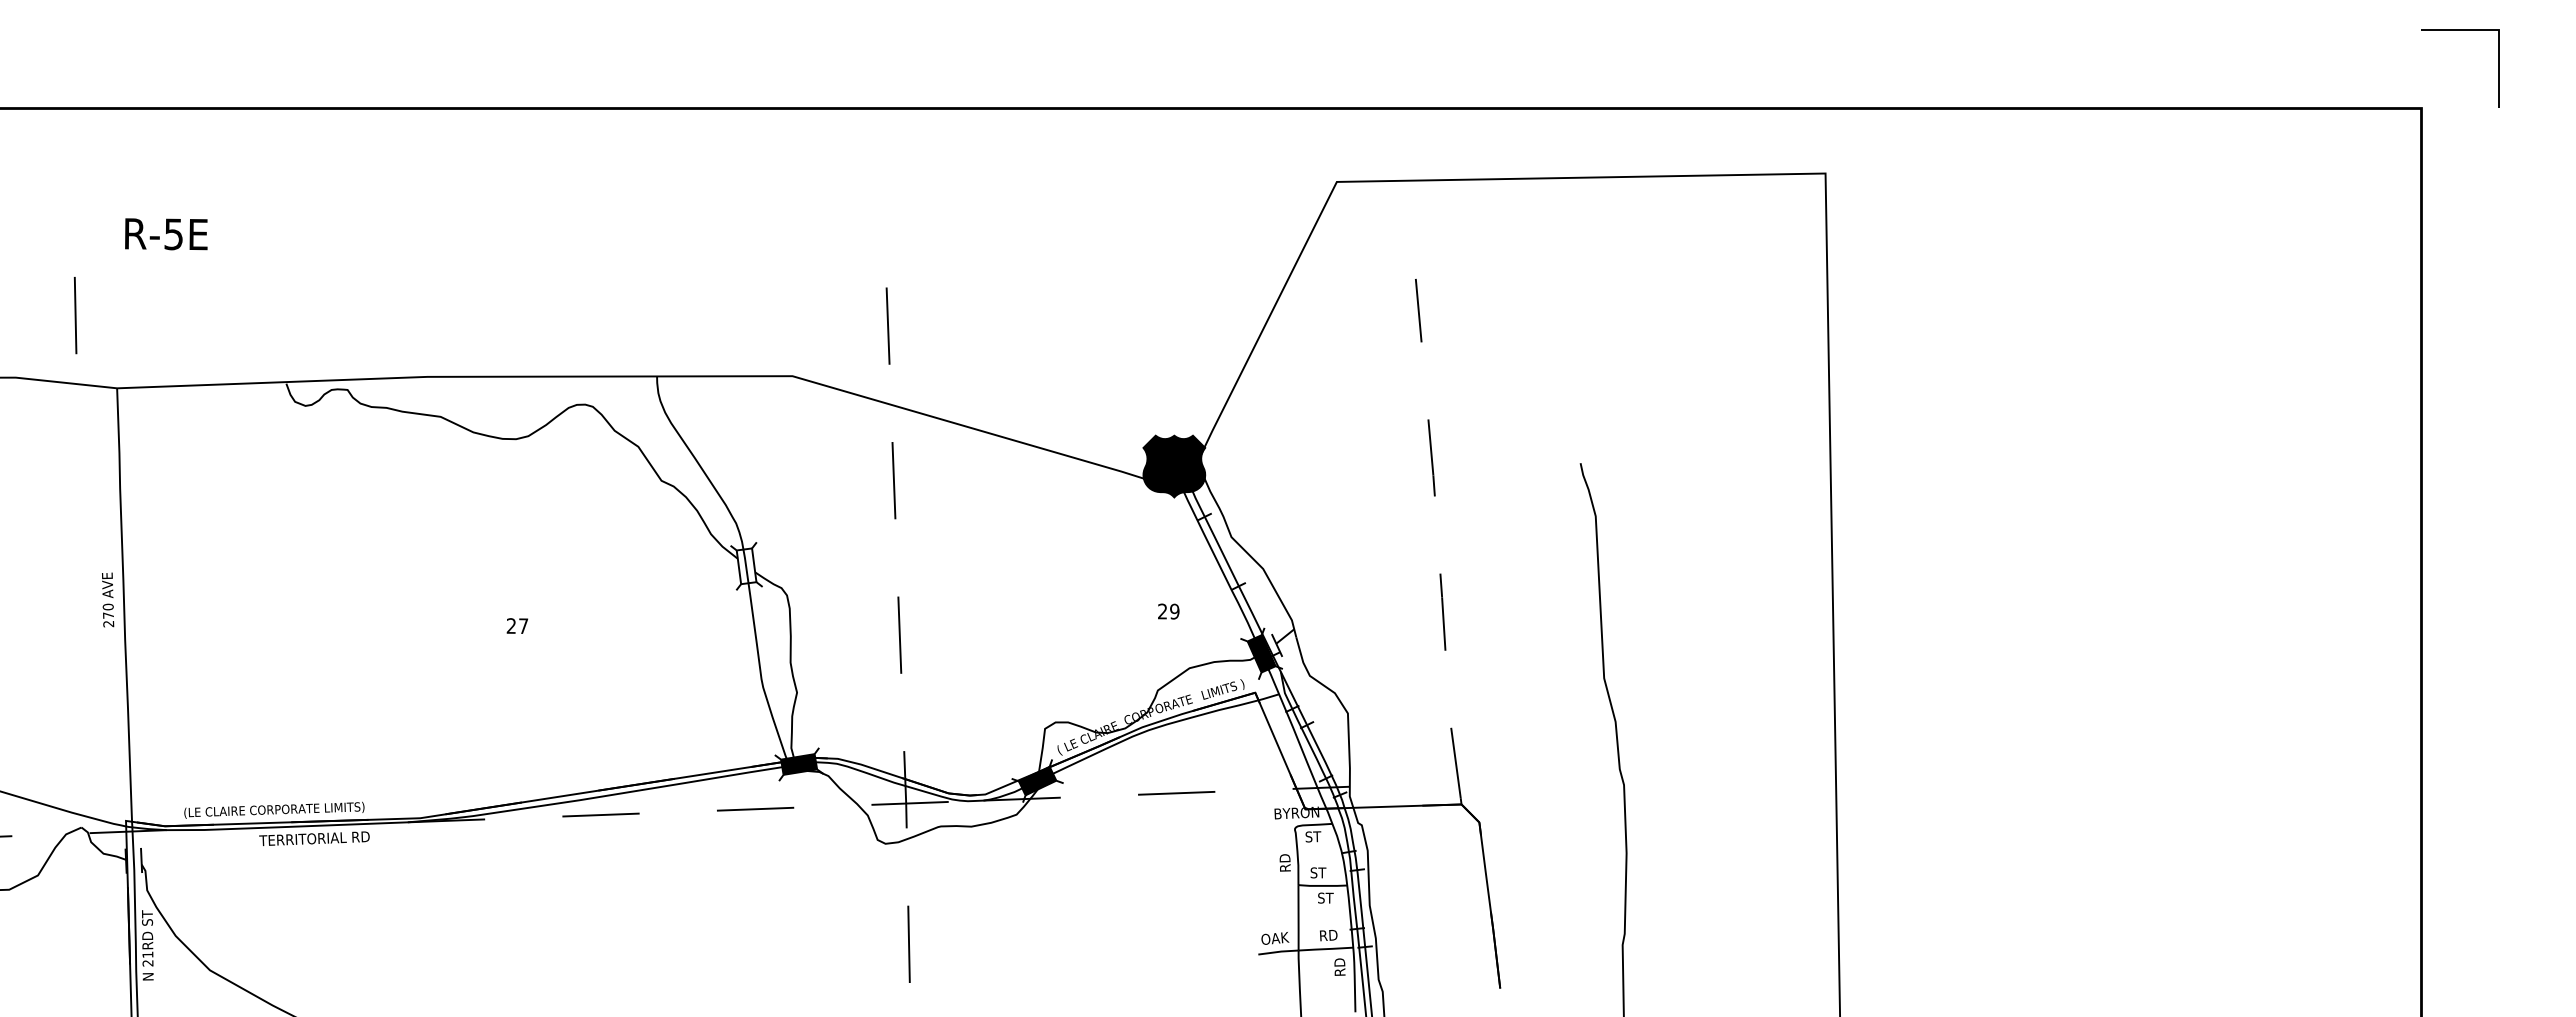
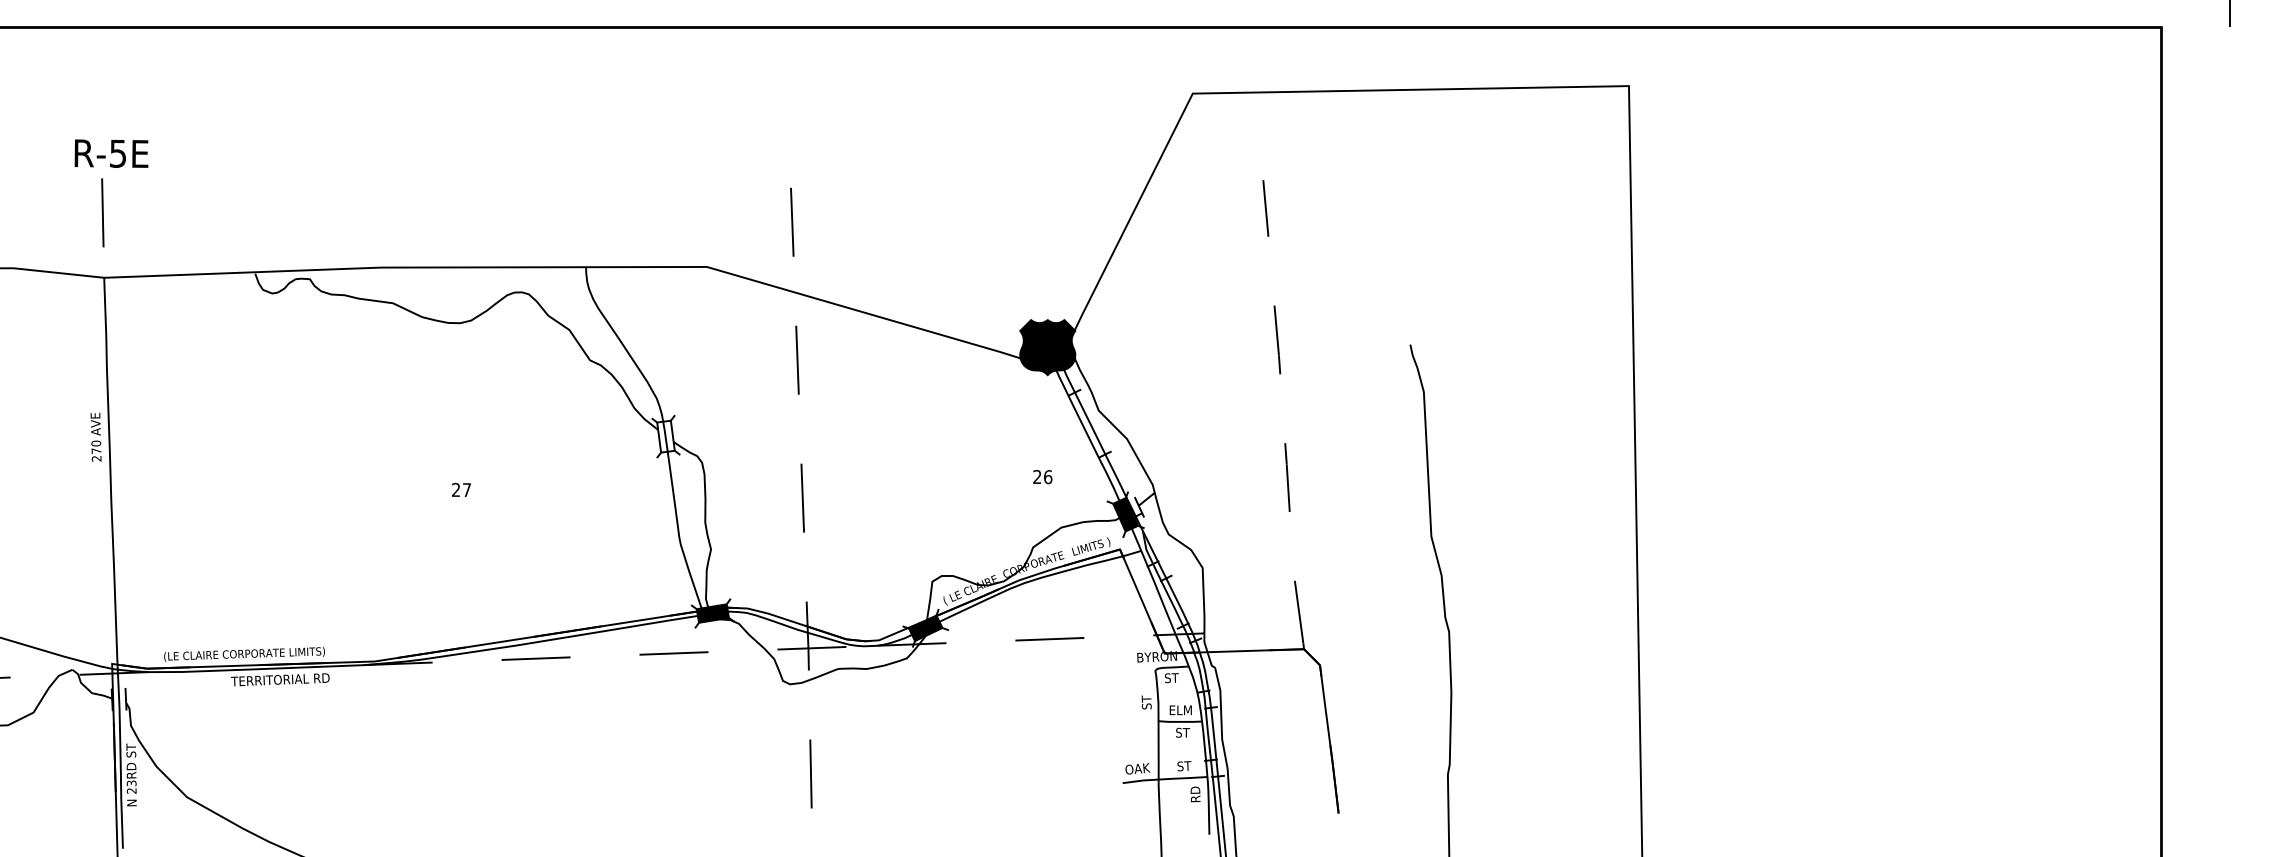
text: (166, 234) -> (111, 153), moved
line: (75, 315) -> (102, 212), moved
text: (108, 599) -> (96, 436), moved
text: (1174, 611) -> (1047, 476), 29 -> 26
text: (1284, 862) -> (1146, 701), RD -> ST
text: (1322, 872) -> (1179, 709), ST -> ELM
text: (1328, 935) -> (1185, 766), RD -> ST
text: (147, 954) -> (131, 783), 21RD -> 23RD

